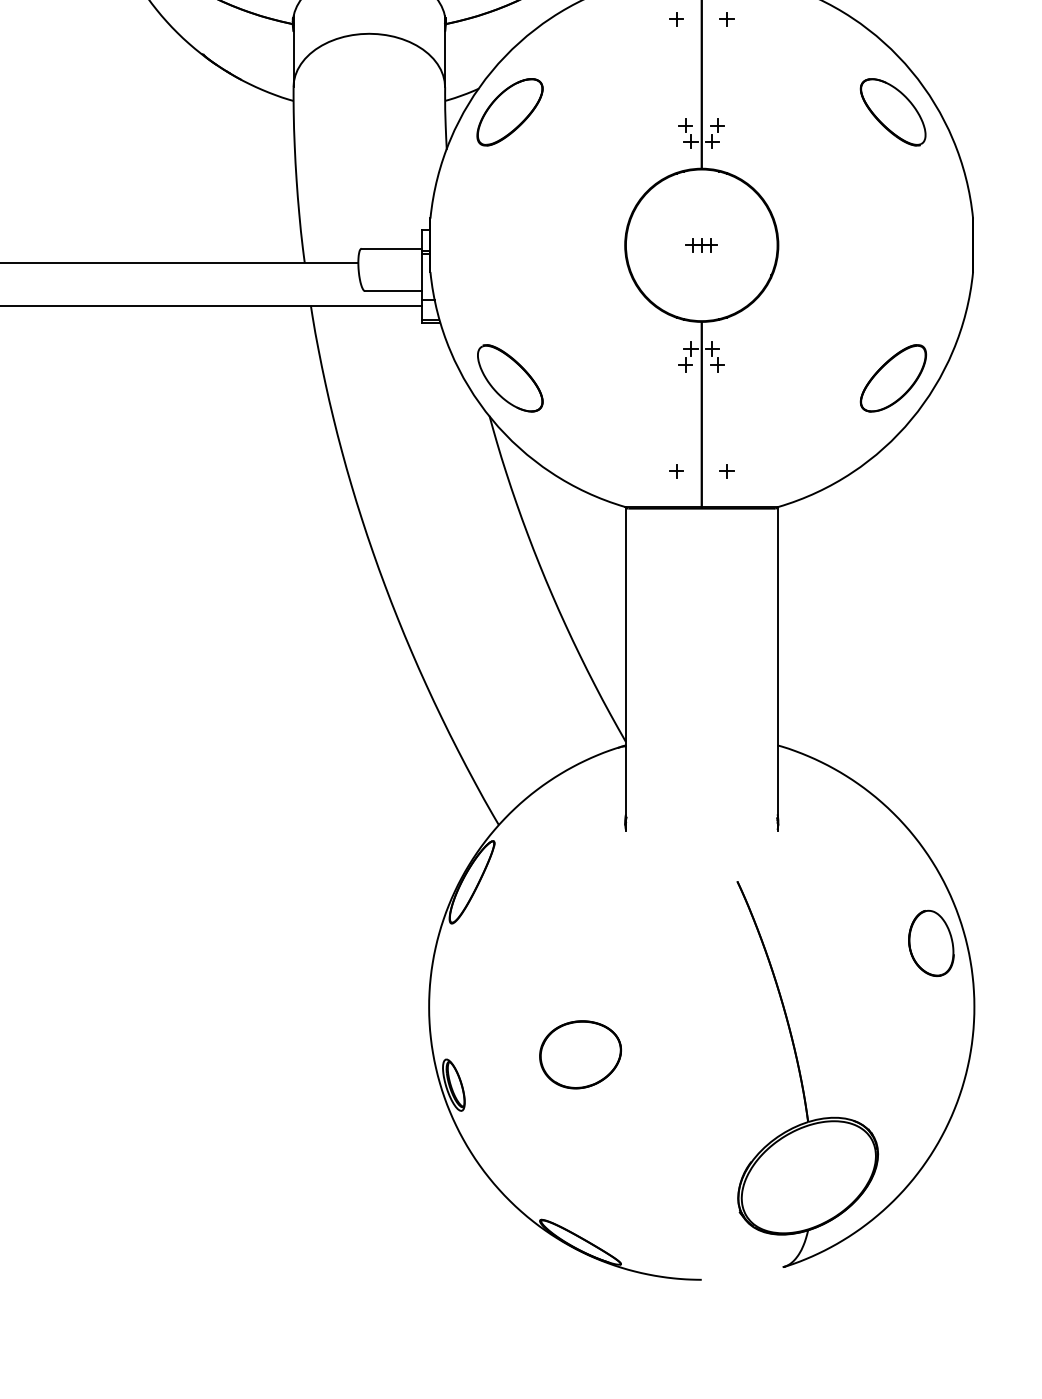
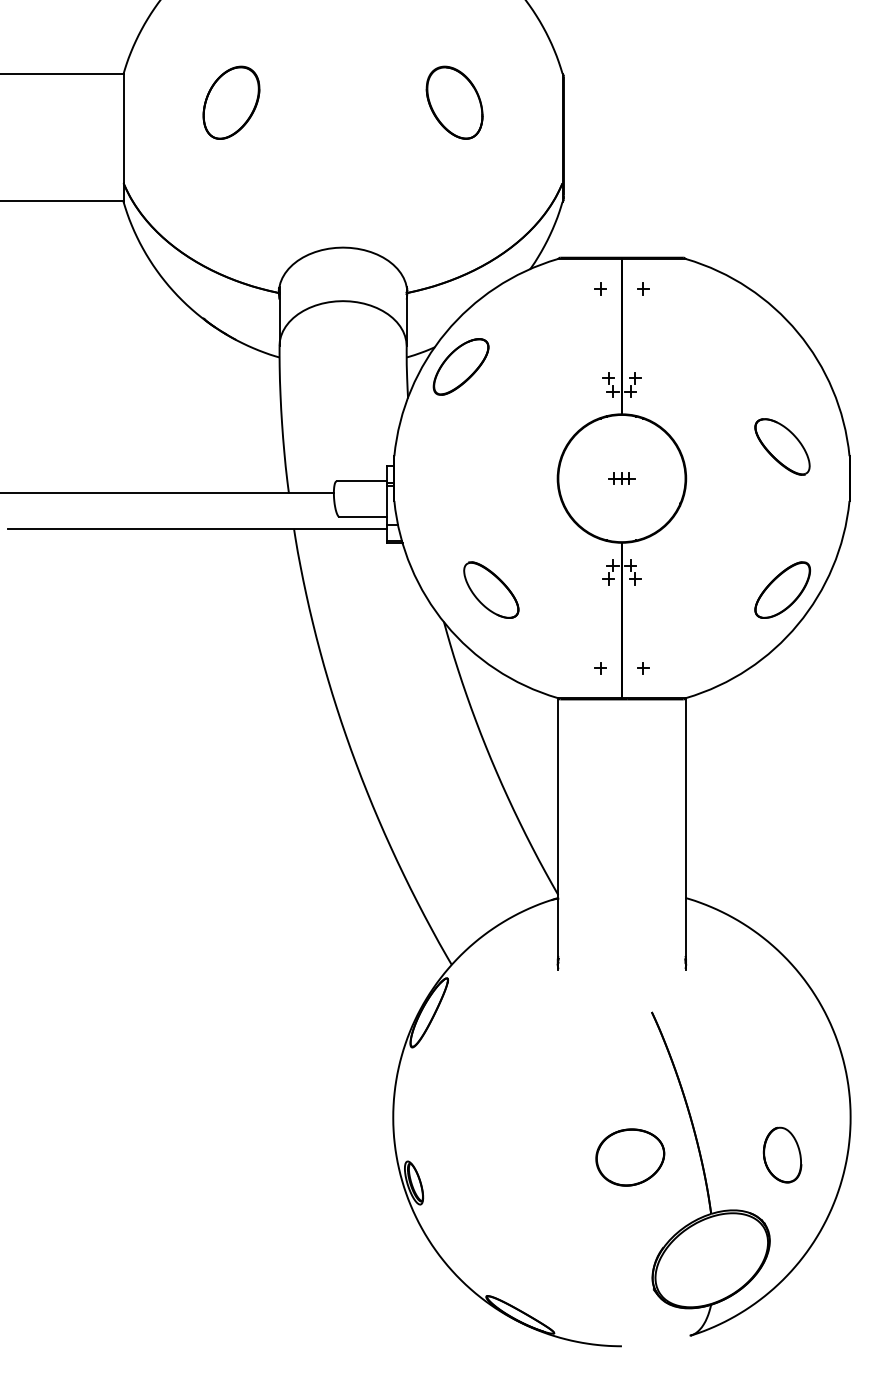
part: (893, 111) -> (782, 446), moved
part: (510, 377) -> (491, 589), moved
part: (931, 942) -> (782, 1154), moved
part: (580, 1054) -> (630, 1157), moved

